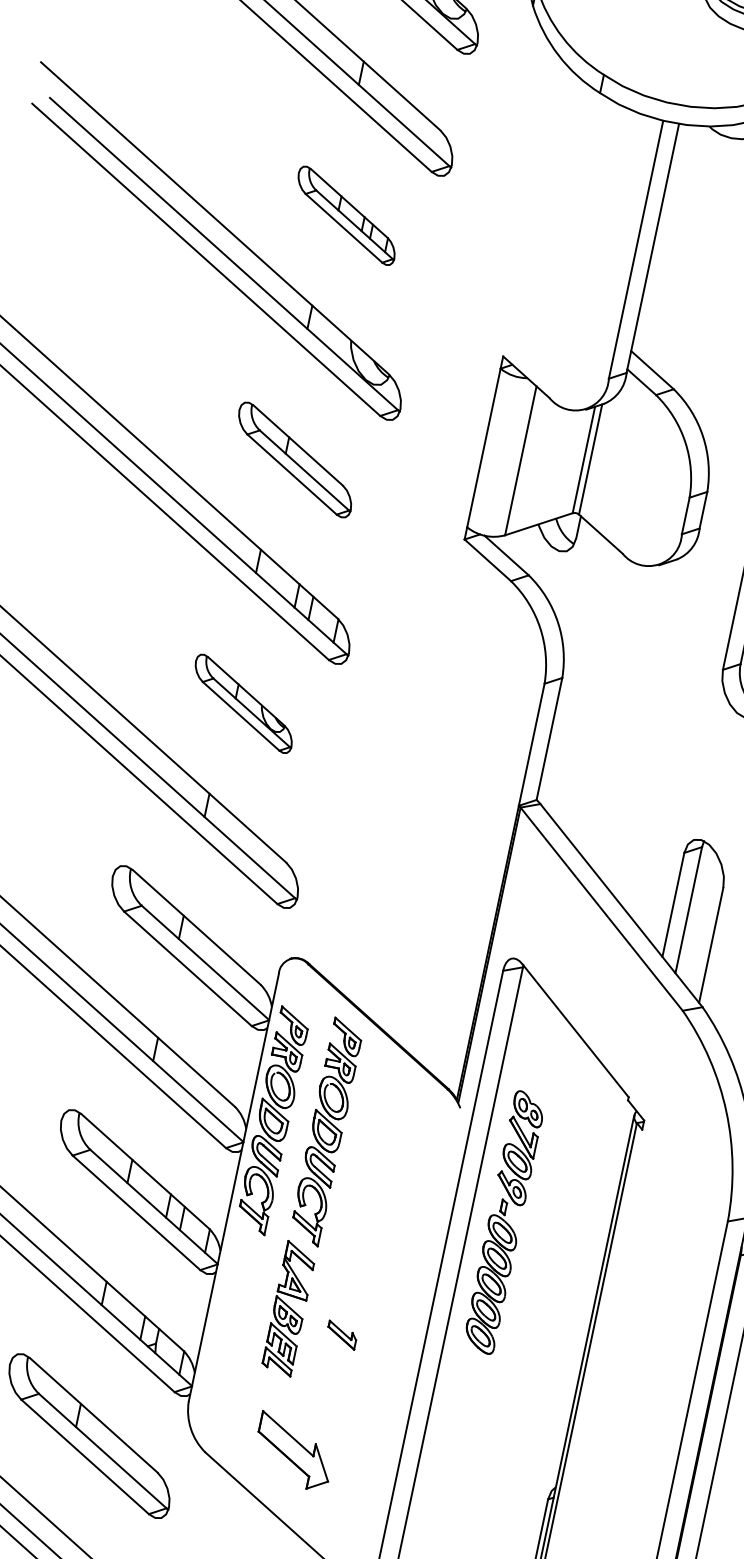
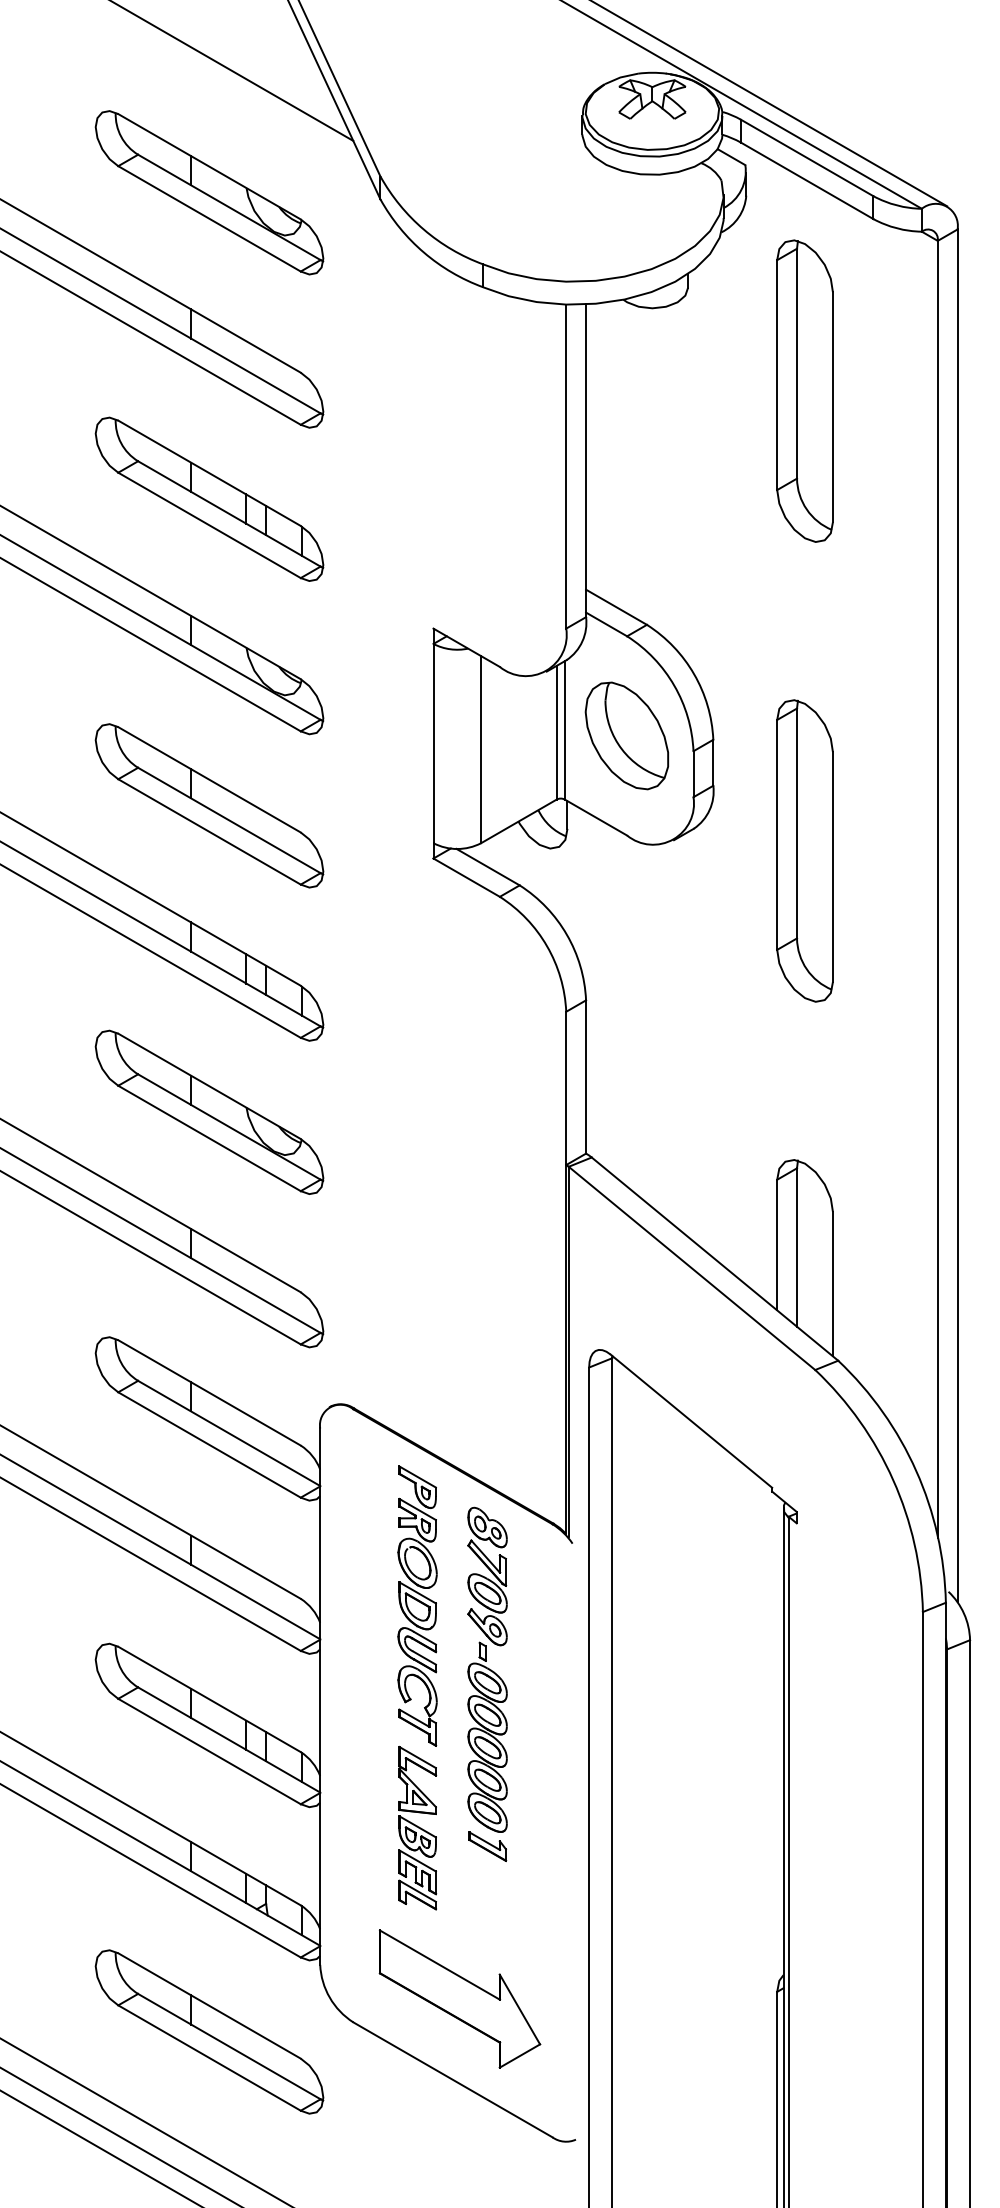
part: (346, 215) -> (209, 498), size x1.67
part: (295, 459) -> (209, 805), size x1.43
part: (638, 473) -> (626, 735), added
part: (243, 703) -> (209, 1111), size x1.67
part: (273, 1120) -> (350, 1605), removed
part: (504, 1222) -> (487, 1669), moved
part: (294, 1451) -> (459, 1998), size x1.67

